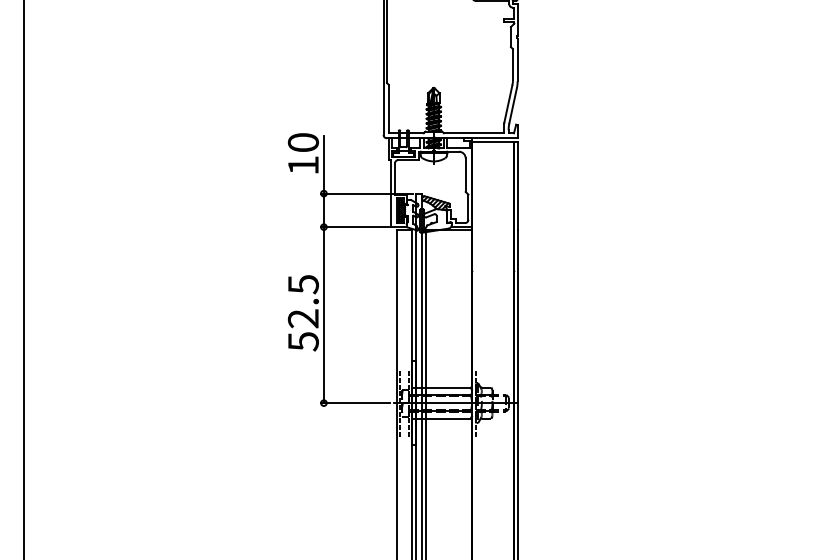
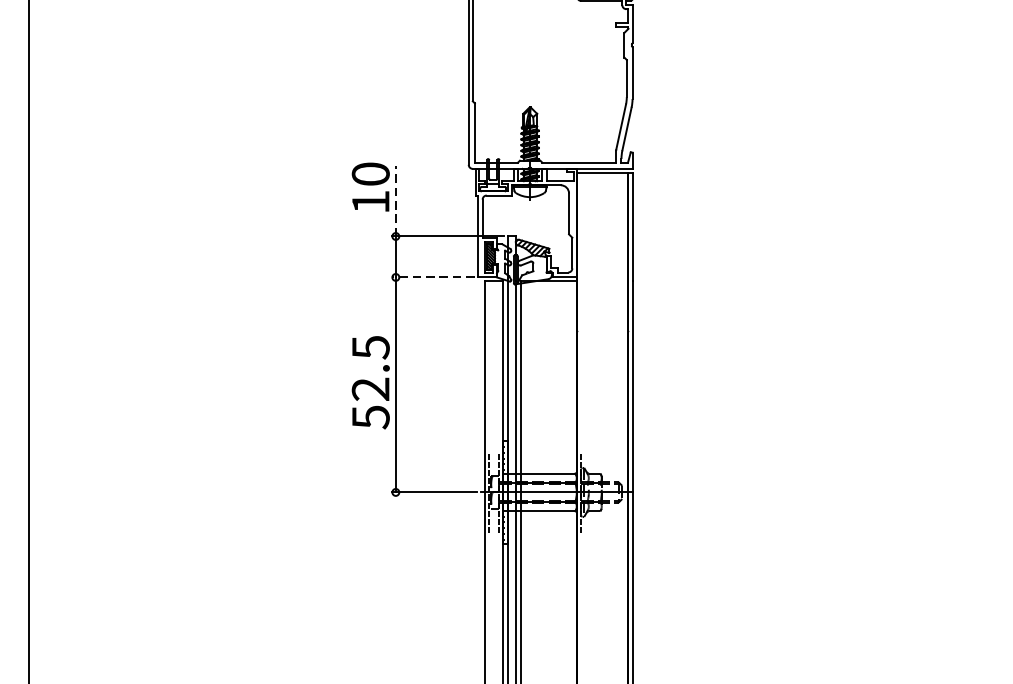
line: (323, 164) -> (395, 200), solid -> dashed
line: (354, 227) -> (433, 277), solid -> dashed

